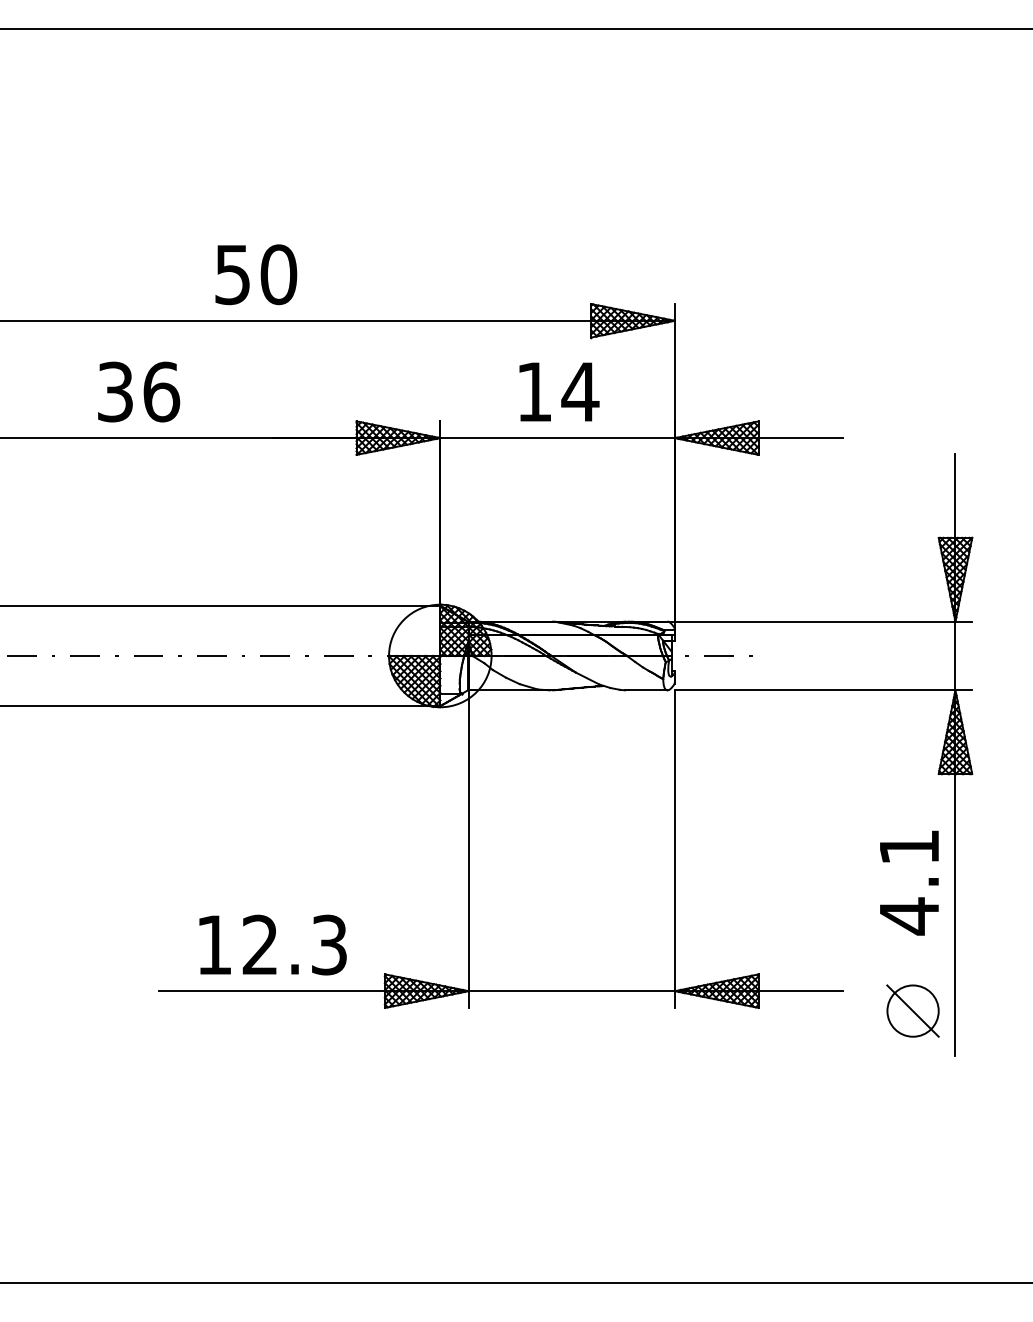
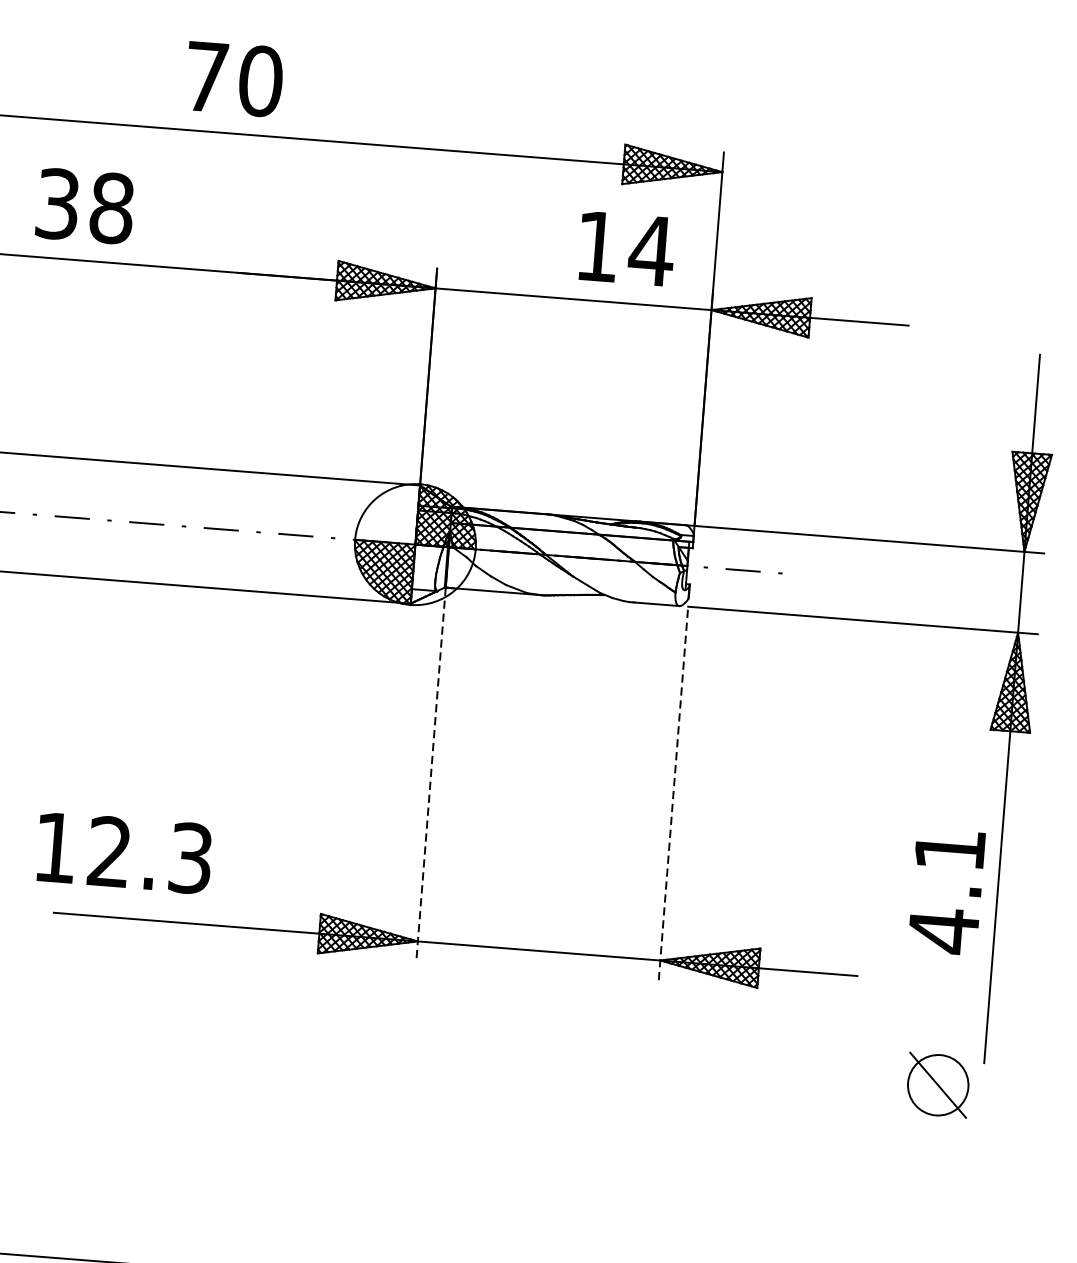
text: (232, 275) -> (206, 77), 50 -> 70
text: (161, 391) -> (112, 207), 36 -> 38
text: (559, 391) -> (627, 248), moved
line: (468, 849) -> (430, 774), solid -> dashed
line: (674, 849) -> (672, 793), solid -> dashed
text: (909, 882) -> (946, 891), moved
text: (272, 944) -> (123, 852), moved
part: (912, 1010) -> (937, 1084), moved

